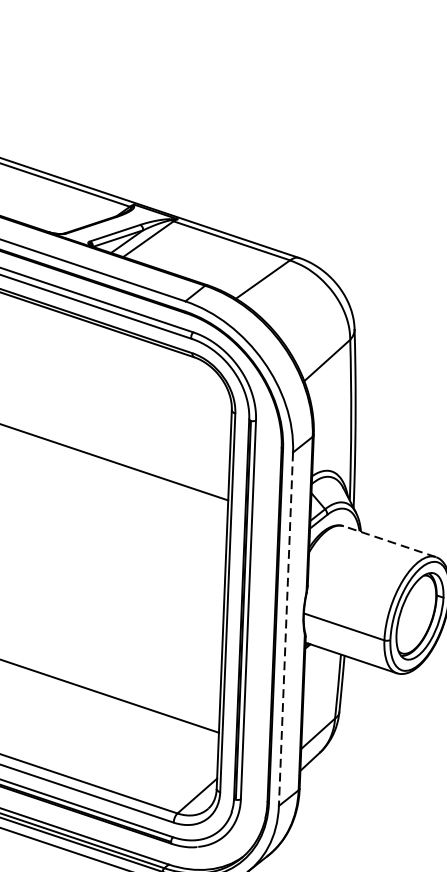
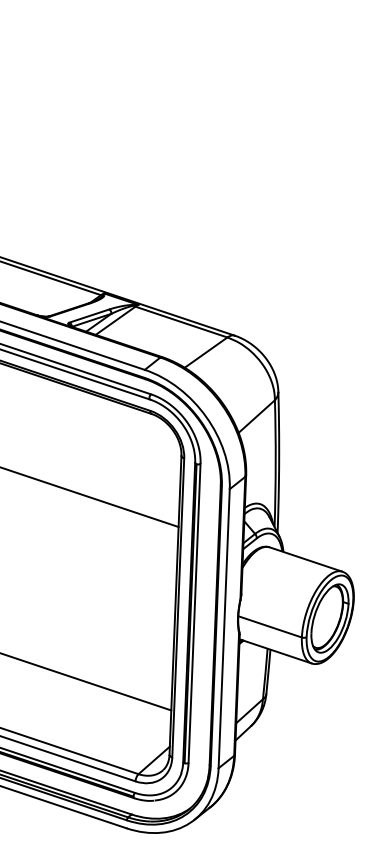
line: (388, 541) -> (305, 559), dashed -> solid
line: (286, 628) -> (224, 628), dashed -> solid

